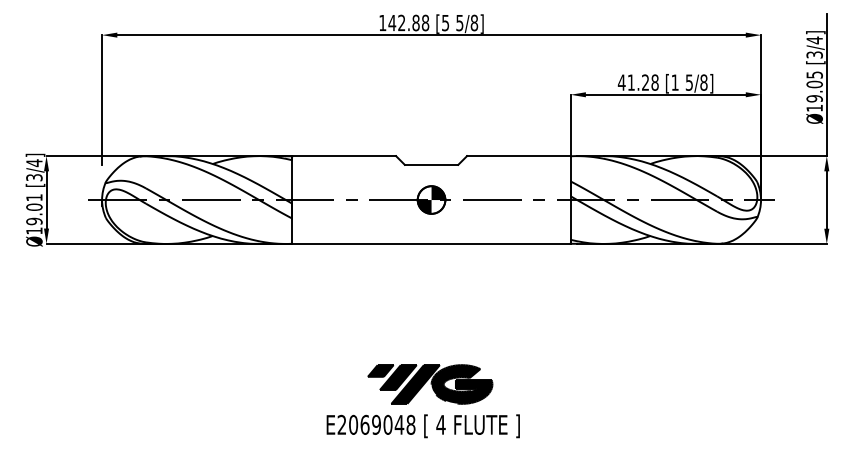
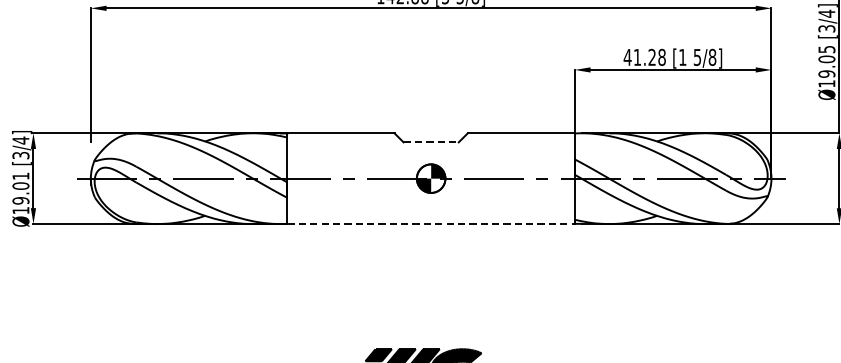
line: (431, 164) -> (431, 141), solid -> dashed
line: (432, 243) -> (432, 223), solid -> dashed

